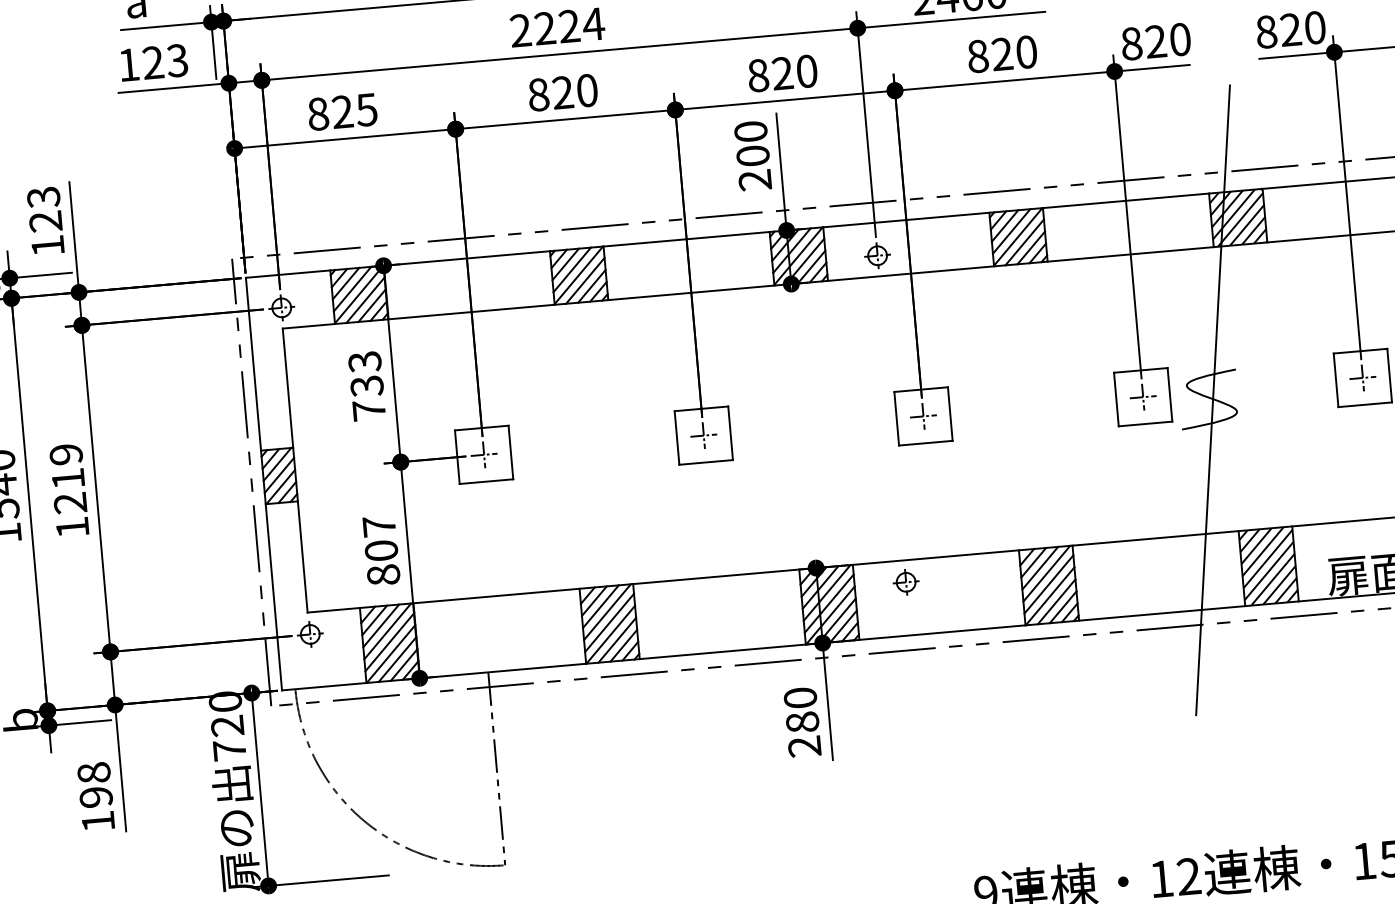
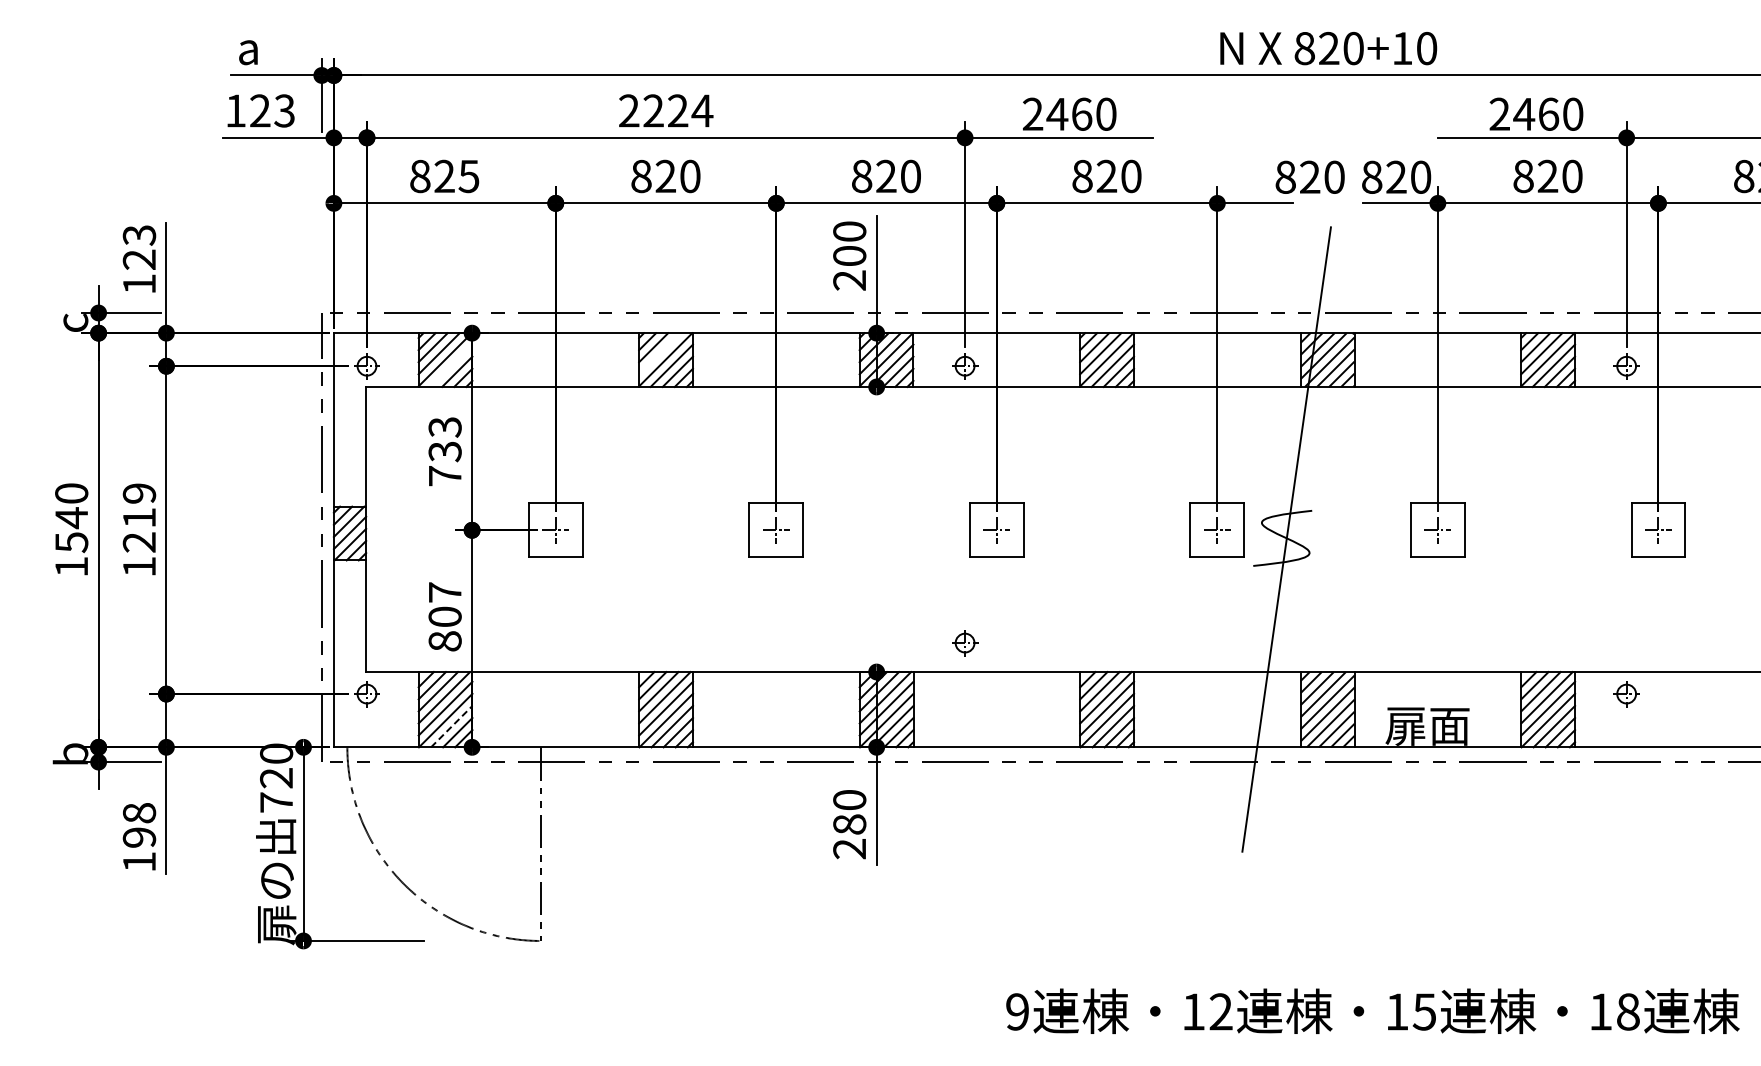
text: (1155, 40) -> (1309, 176), moved
line: (572, 269) -> (659, 353), removed
line: (365, 299) -> (451, 365), removed
part: (906, 582) -> (965, 643), moved
line: (398, 659) -> (452, 726), solid -> dashed

